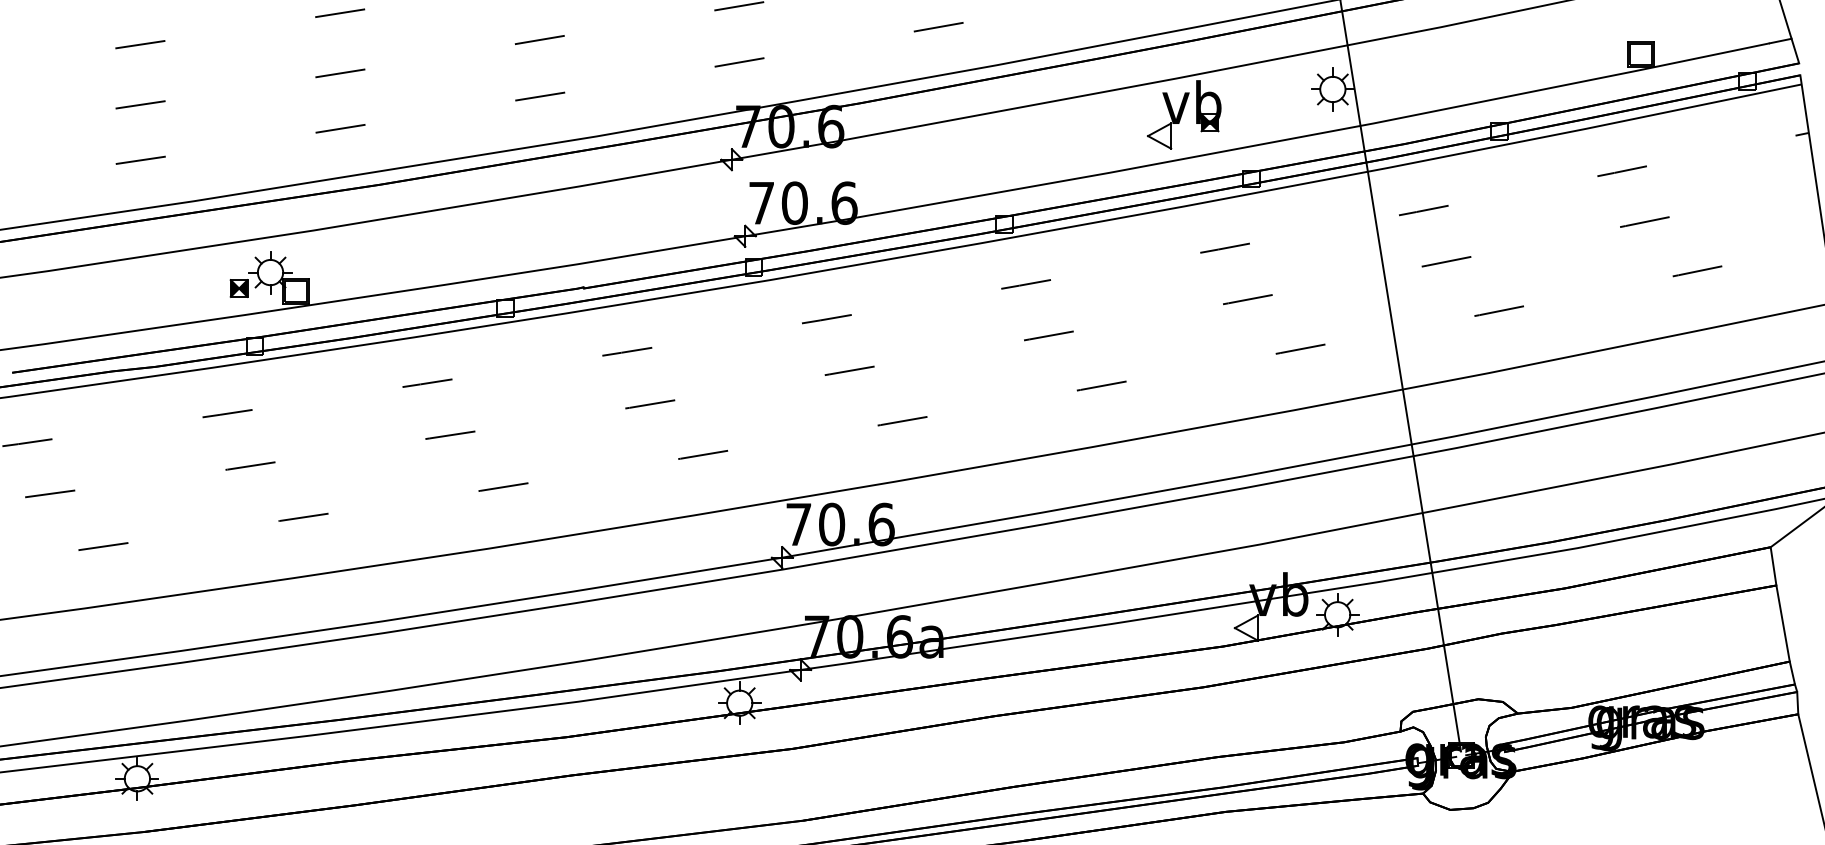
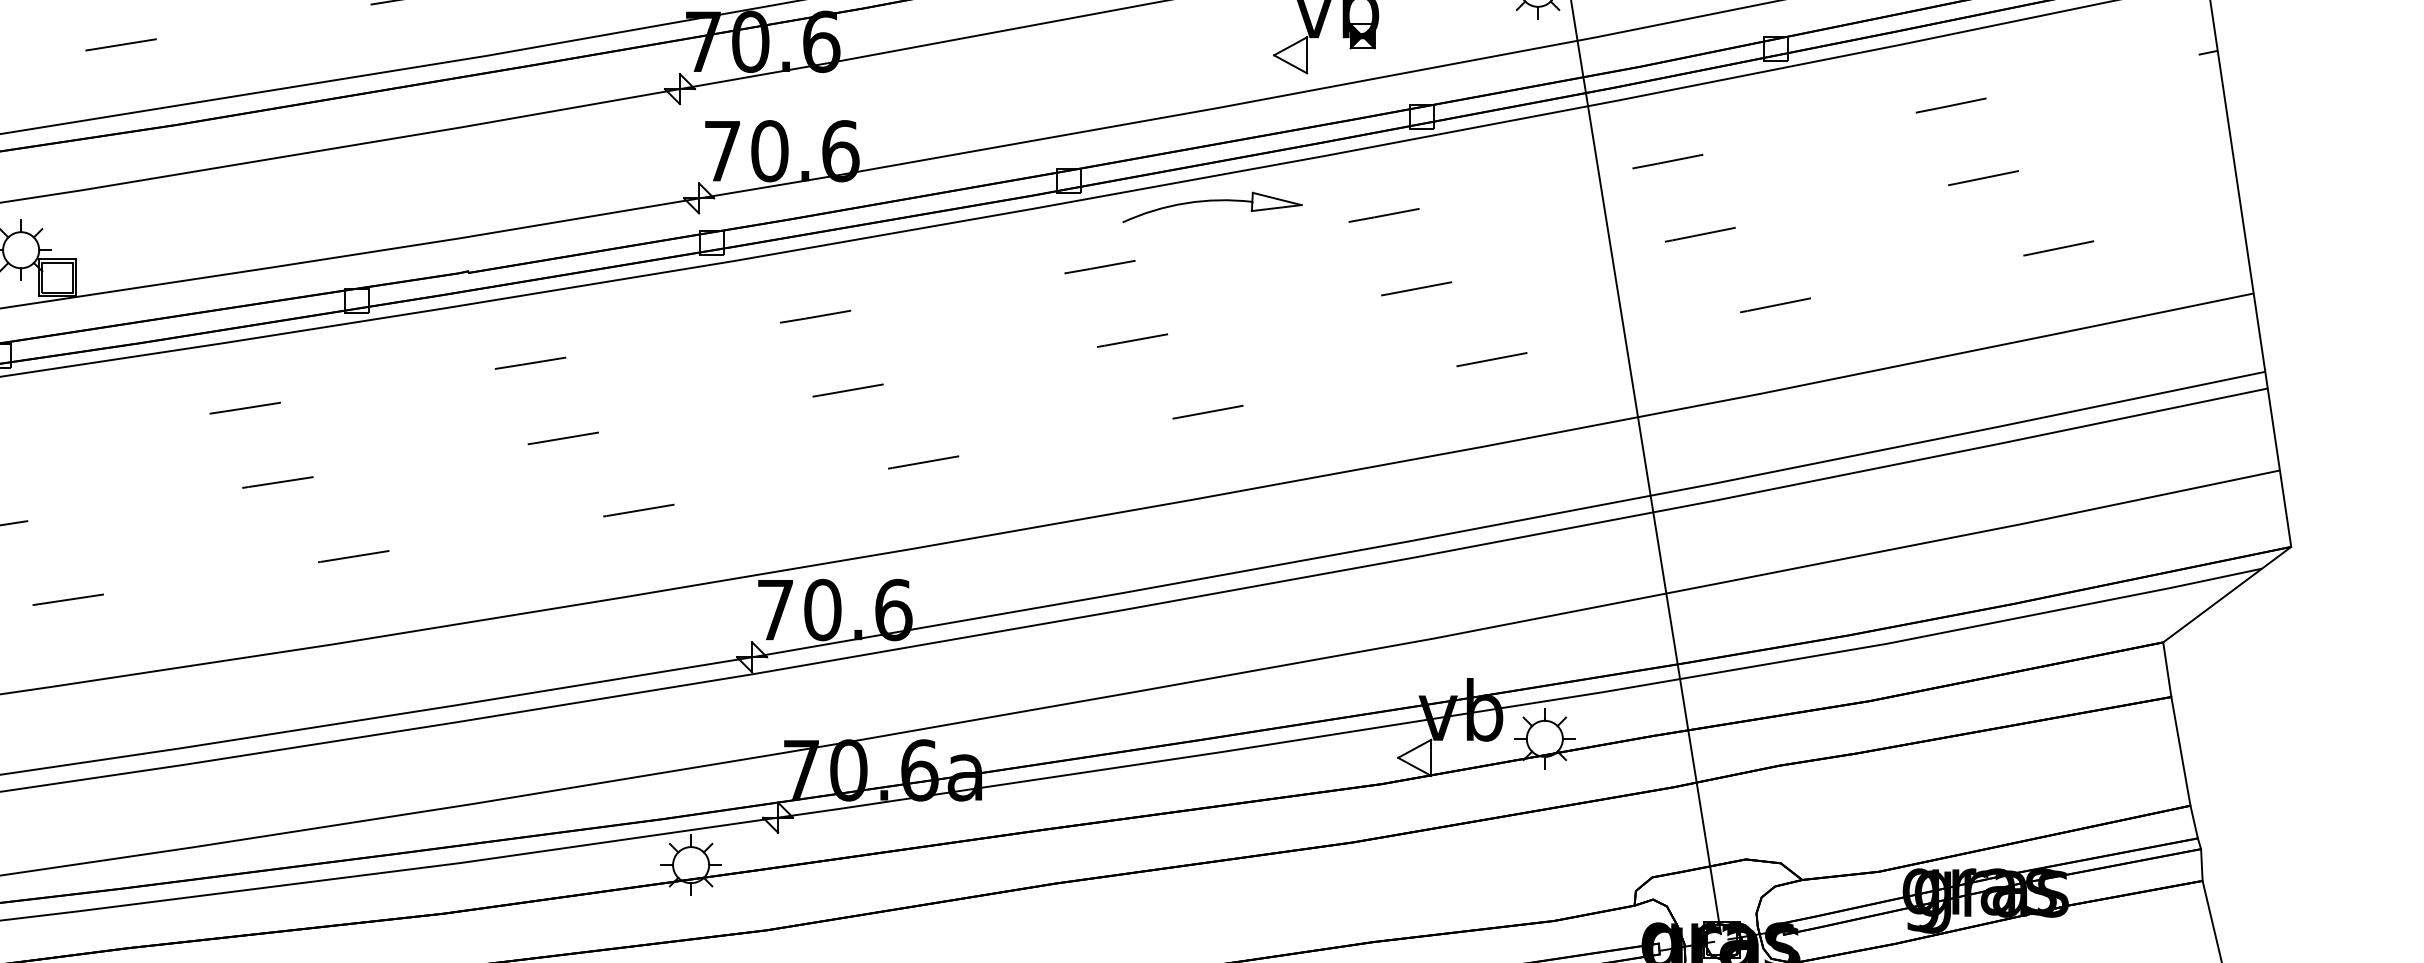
part: (1104, 242) -> (1211, 207), added

